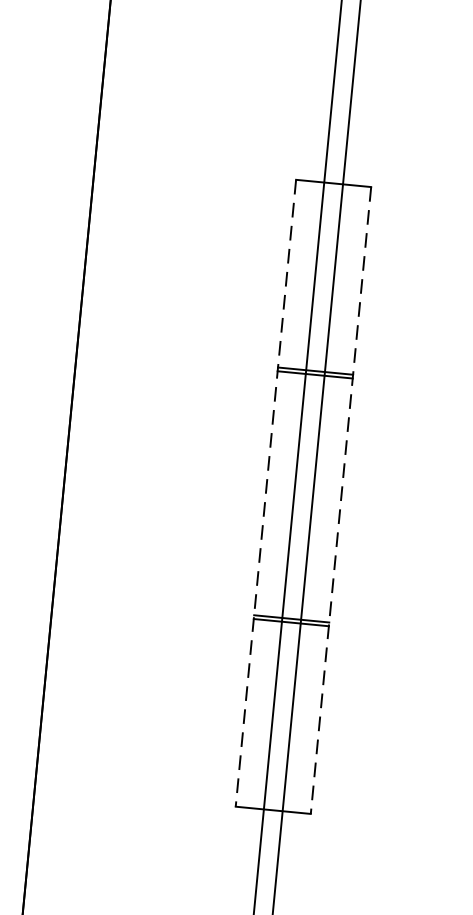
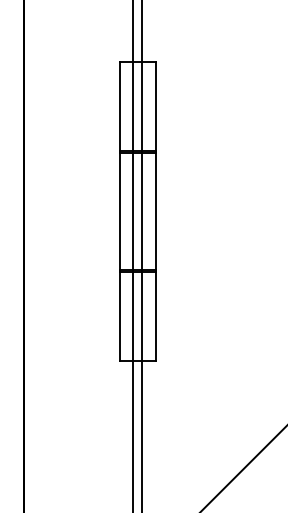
line: (264, 493) -> (119, 211), dashed -> solid
line: (340, 500) -> (155, 211), dashed -> solid

